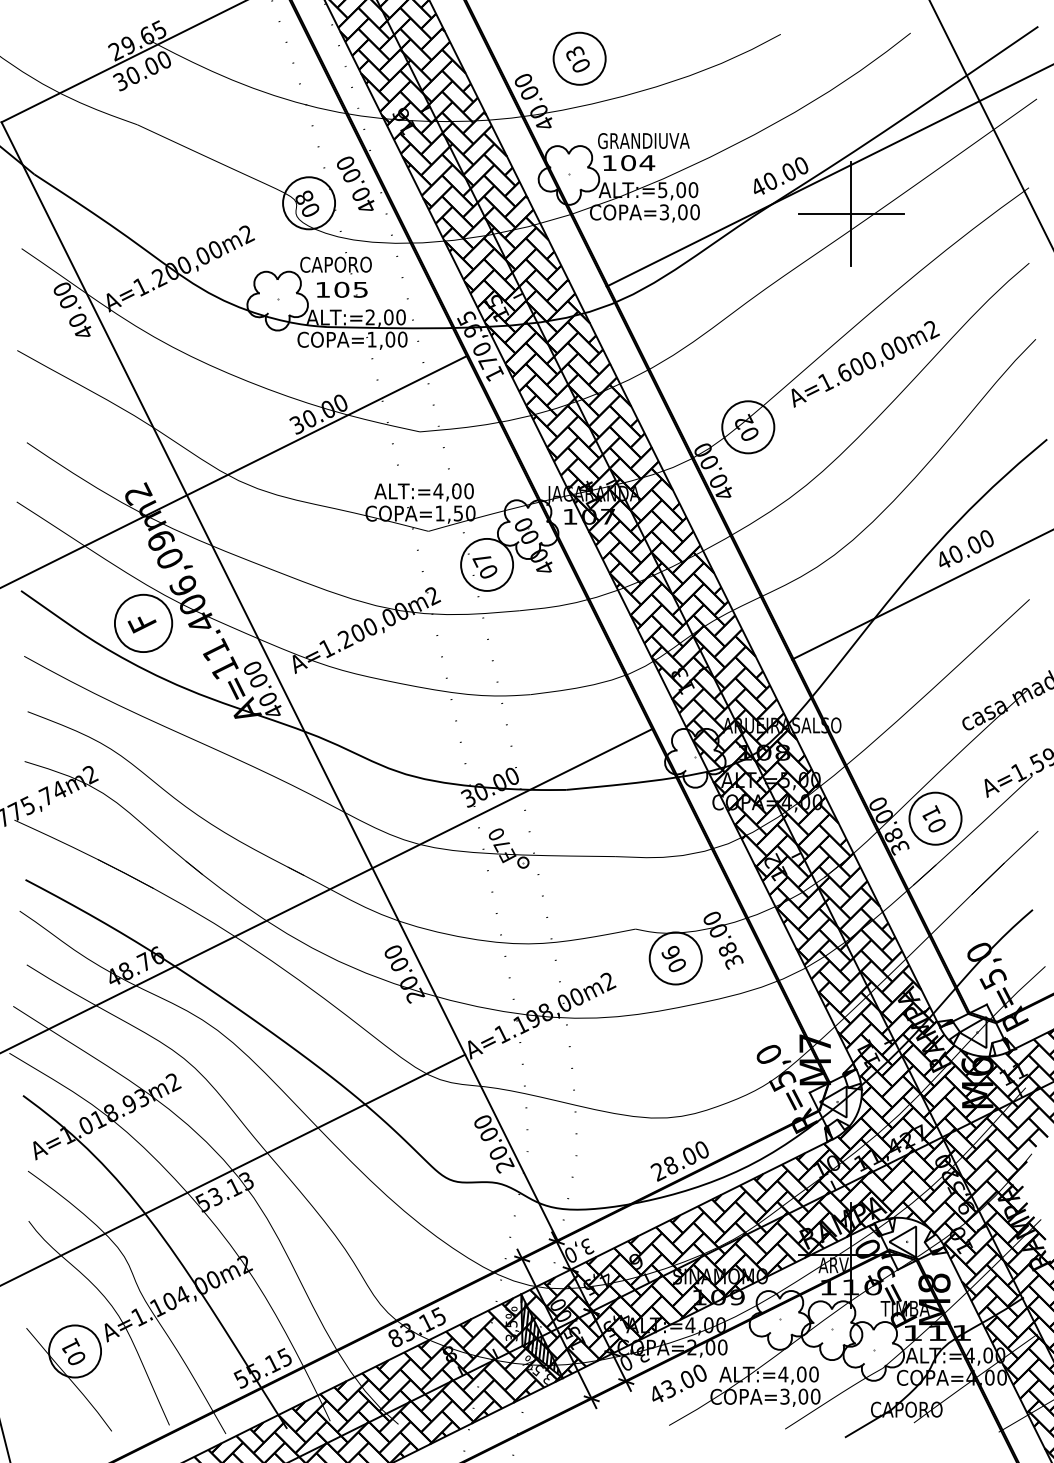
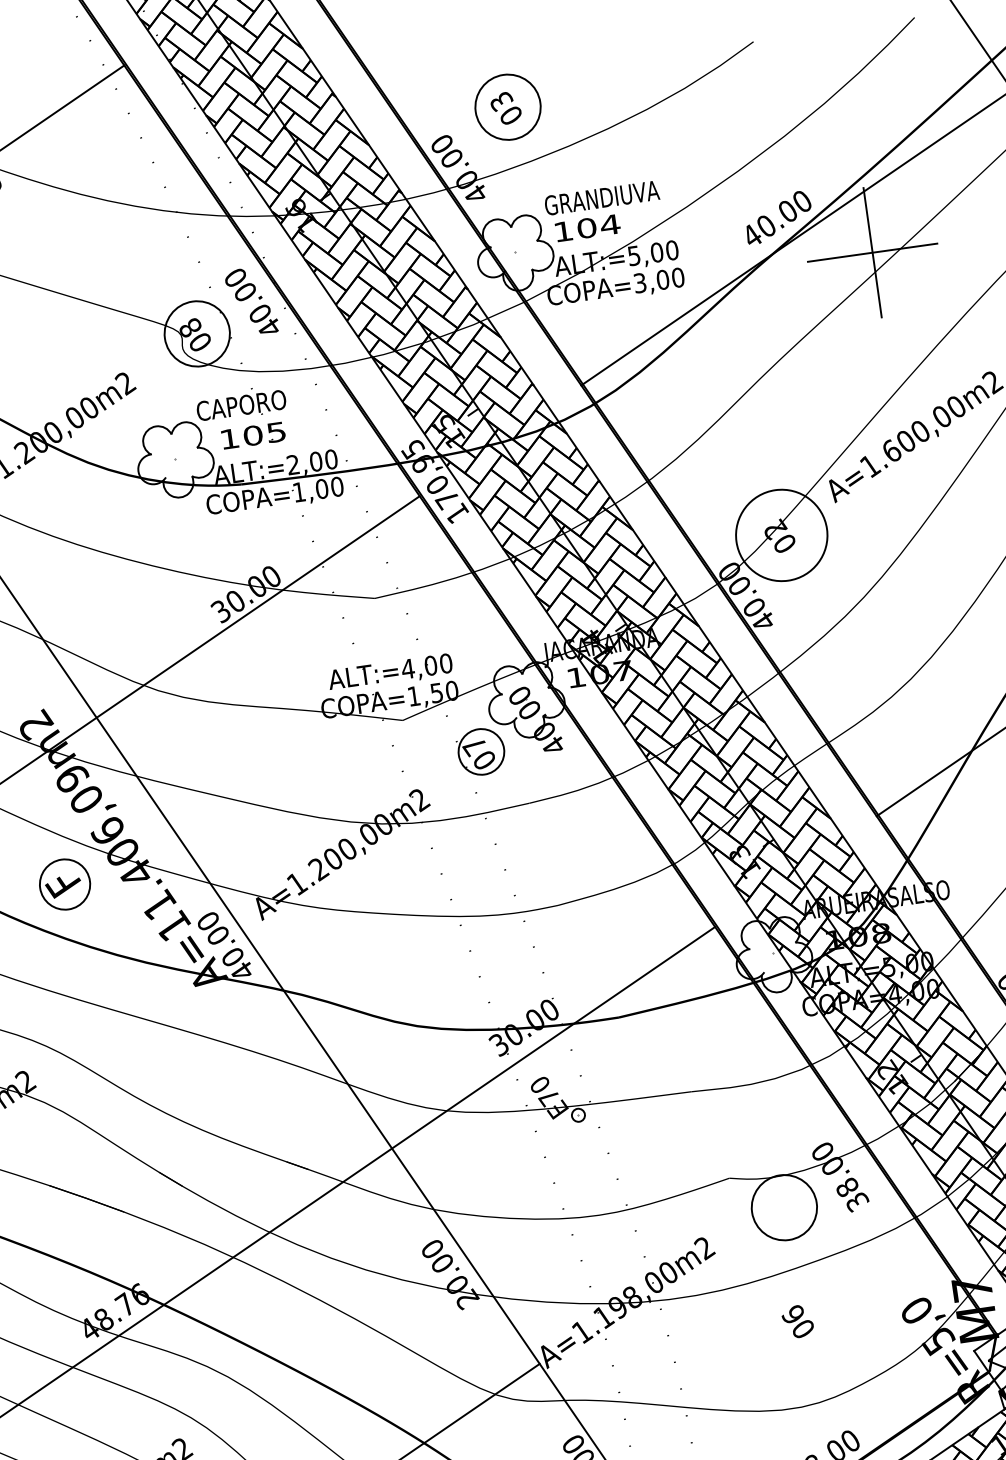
circle: (748, 427) -> (782, 535), size x1.4
circle: (487, 564) -> (481, 751), size x0.7
circle: (143, 623) -> (64, 884), size x0.7
text: (673, 958) -> (797, 1321), moved

